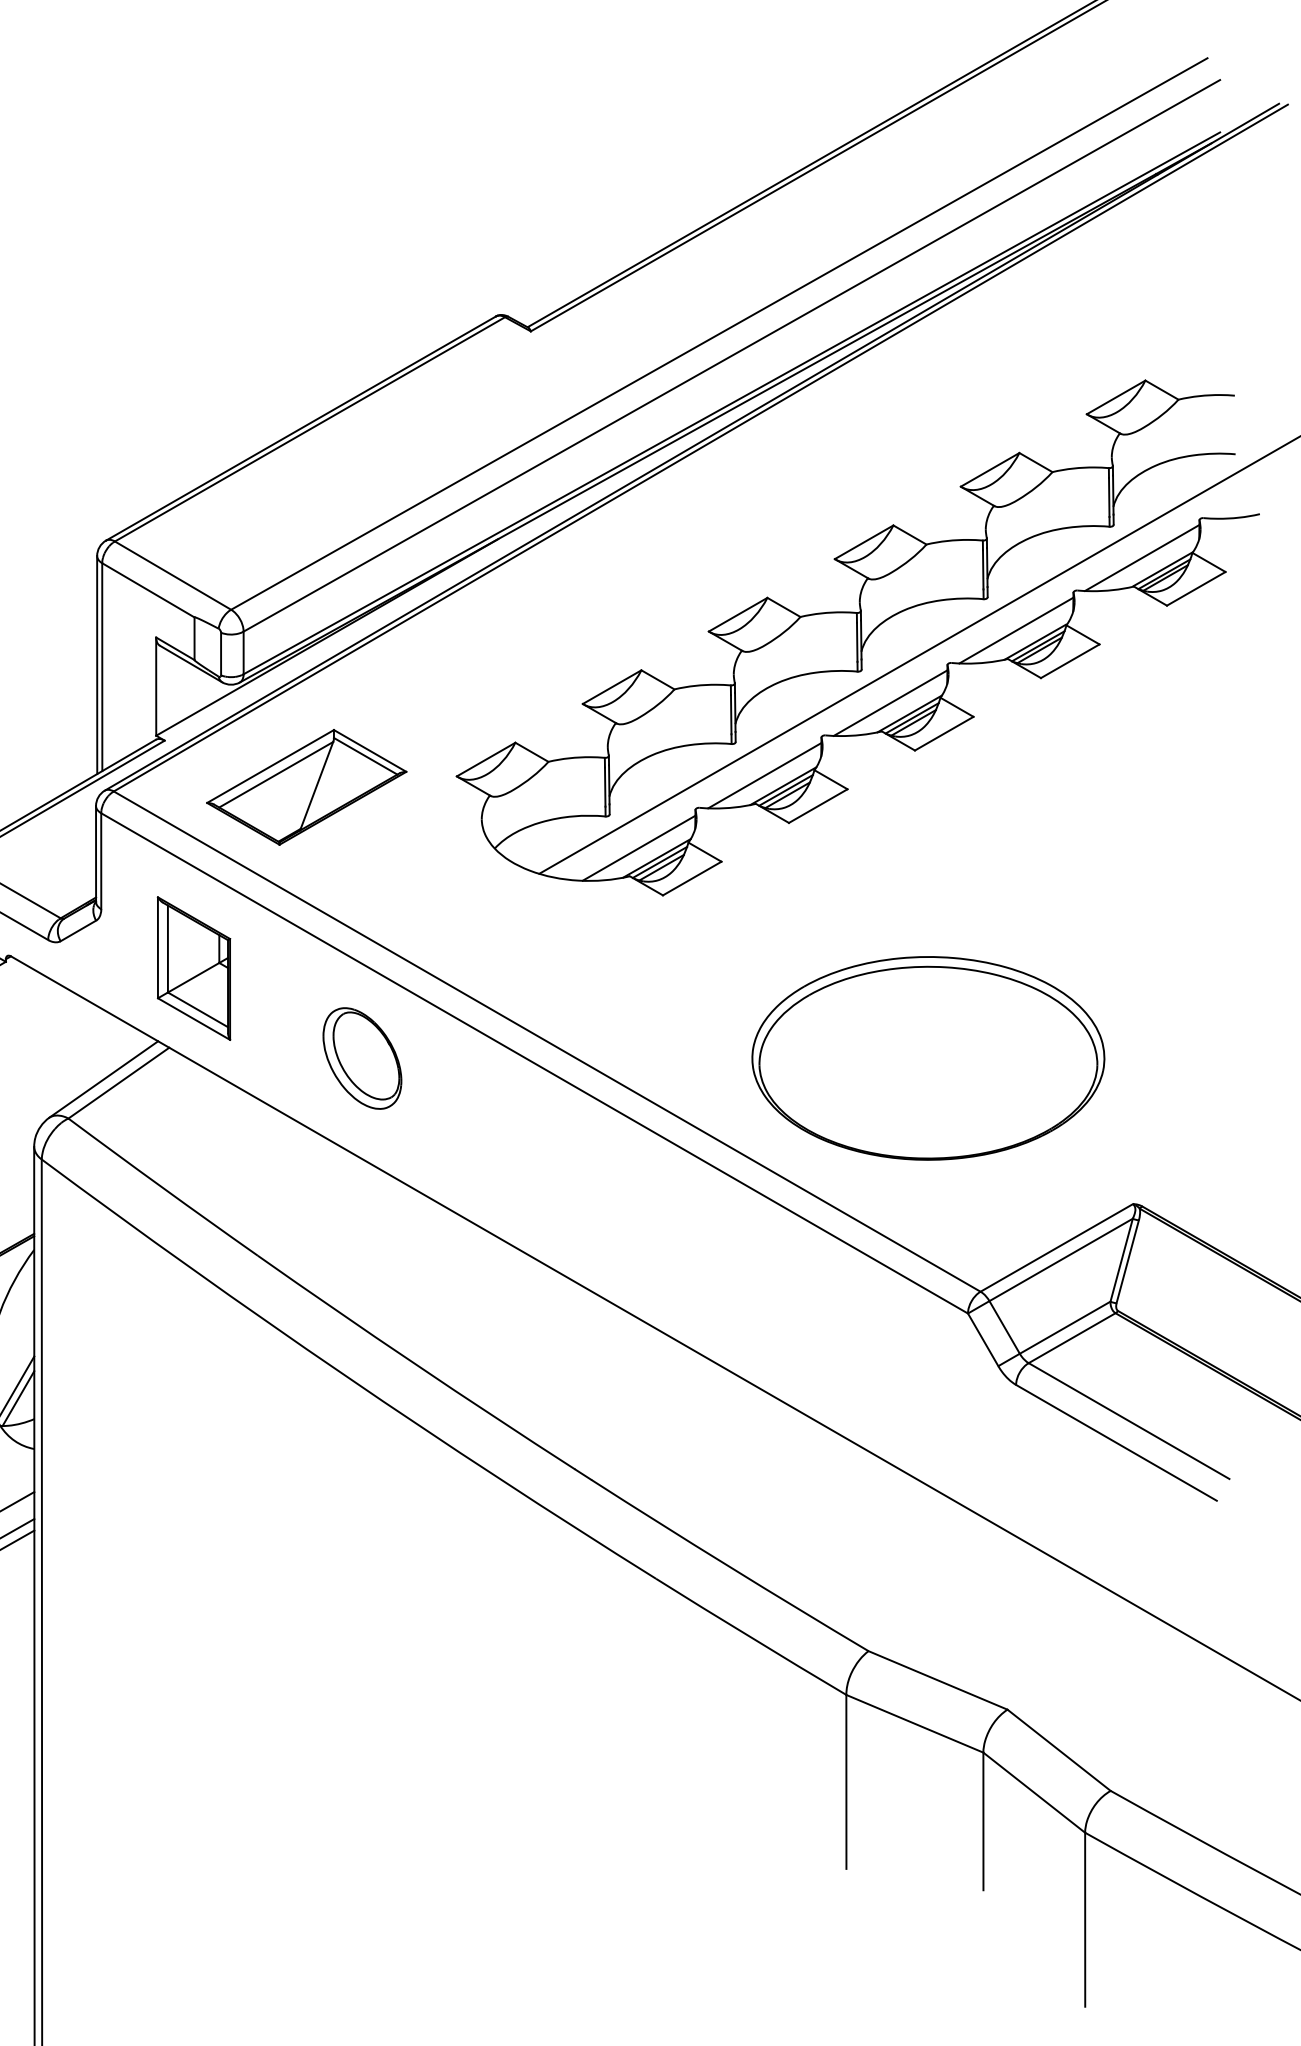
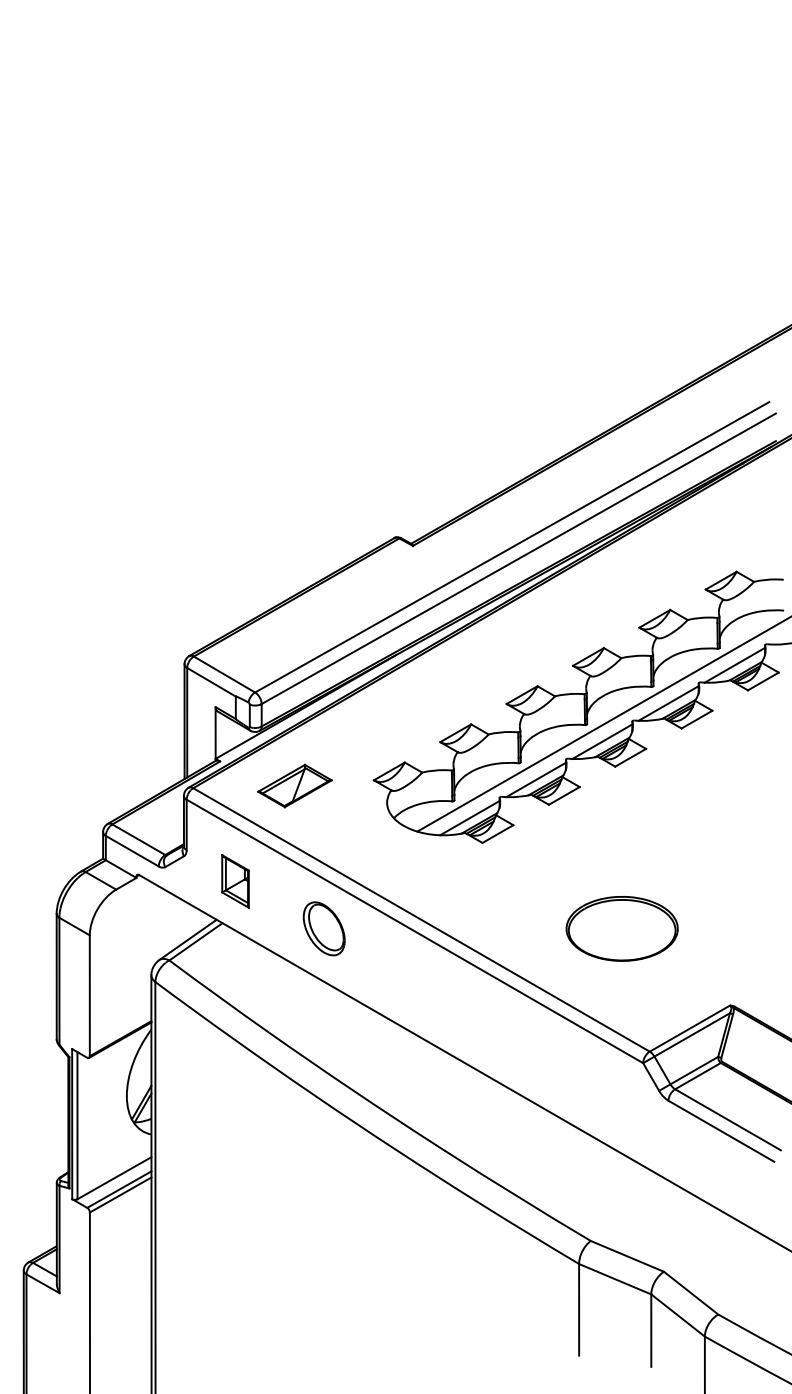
part: (305, 786) -> (294, 785), size x0.7
part: (193, 968) -> (235, 881), size x0.7
part: (926, 1057) -> (621, 928), size x0.6

